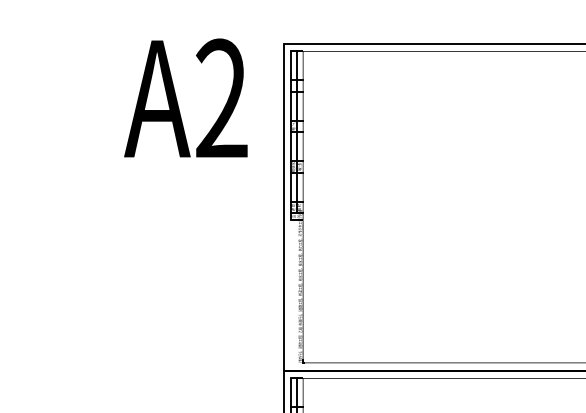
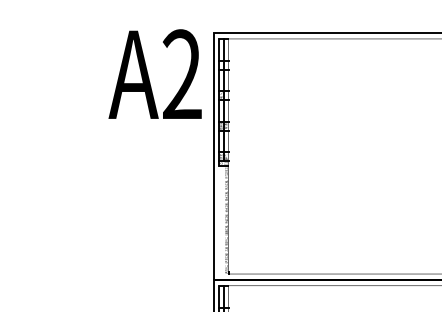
text: (185, 97) -> (154, 73), moved

